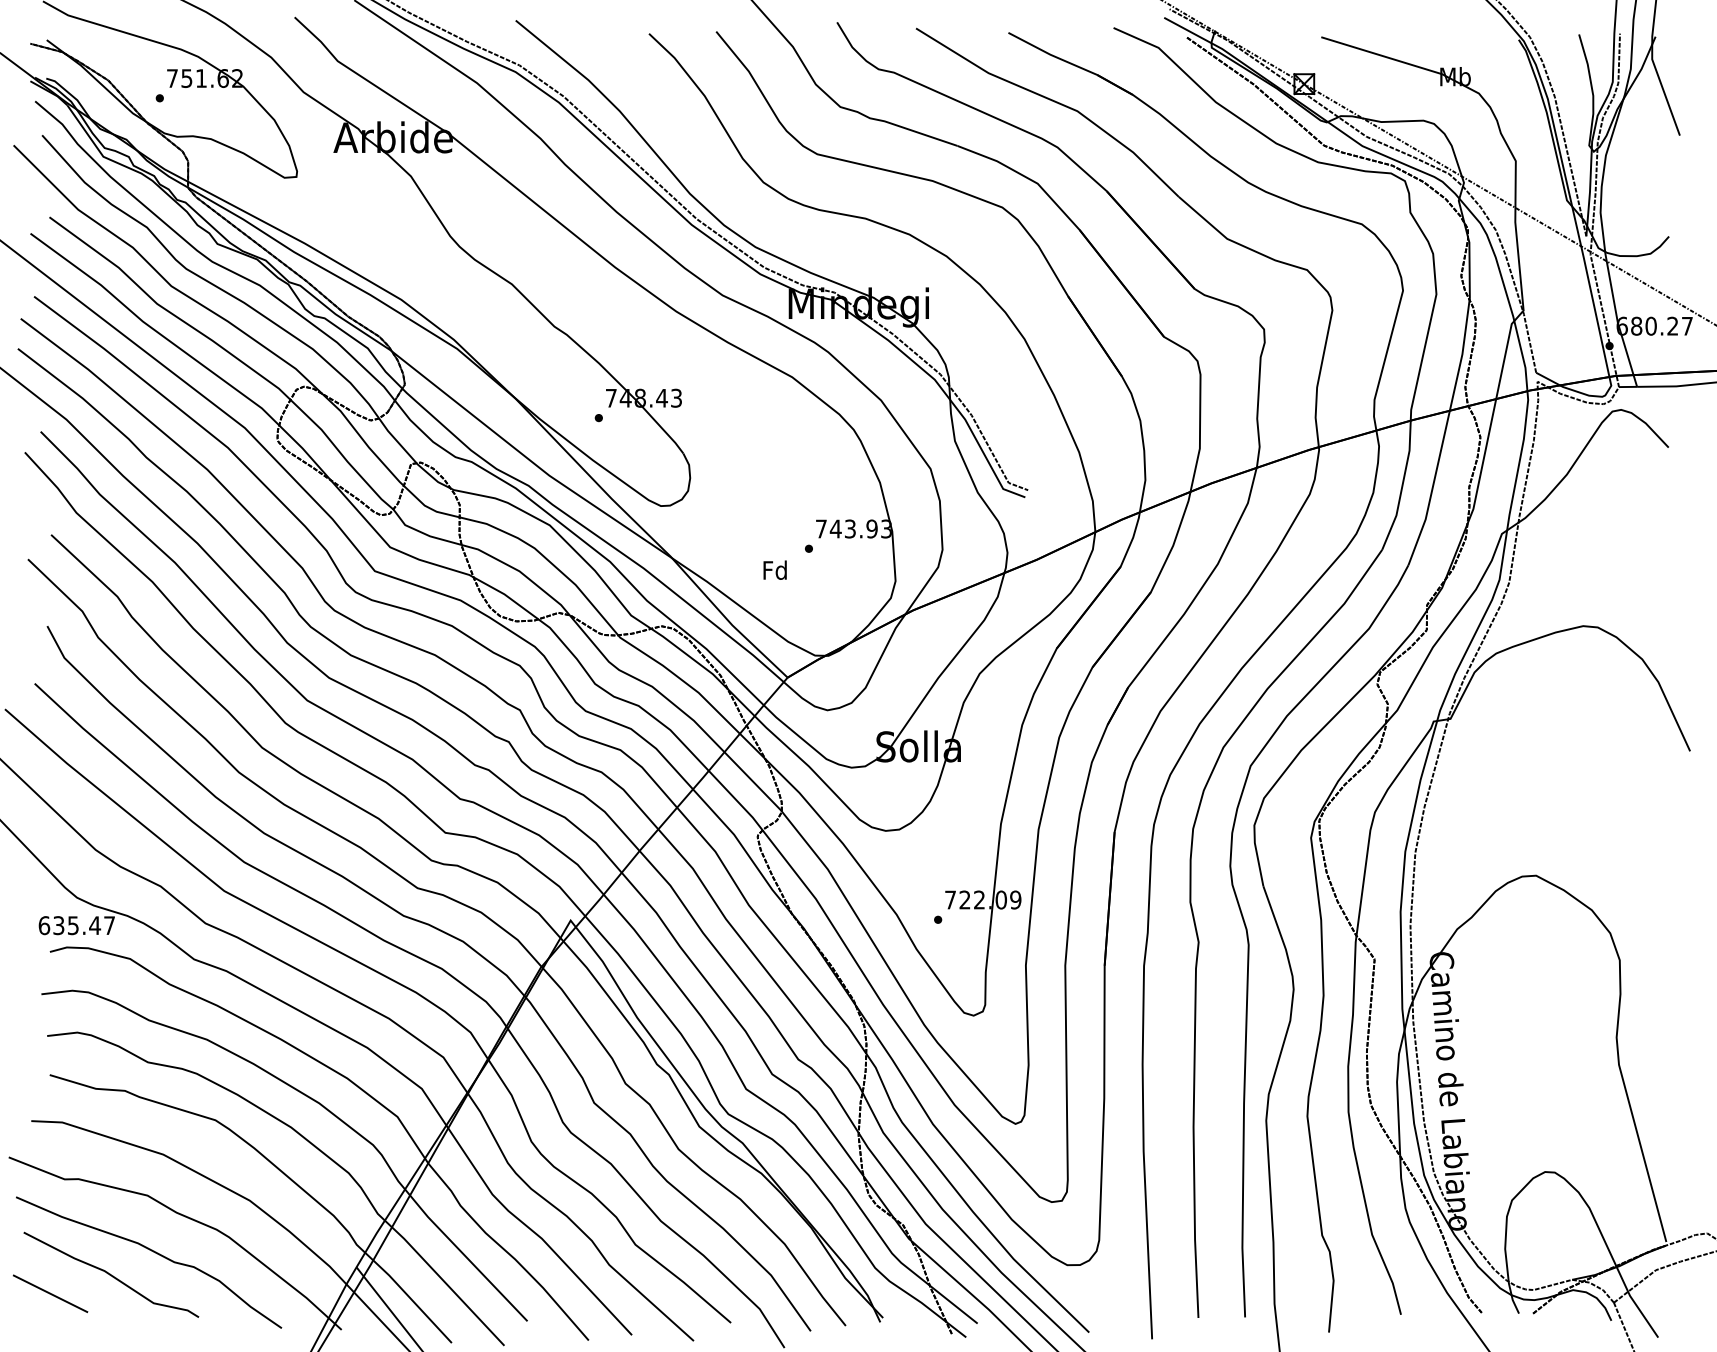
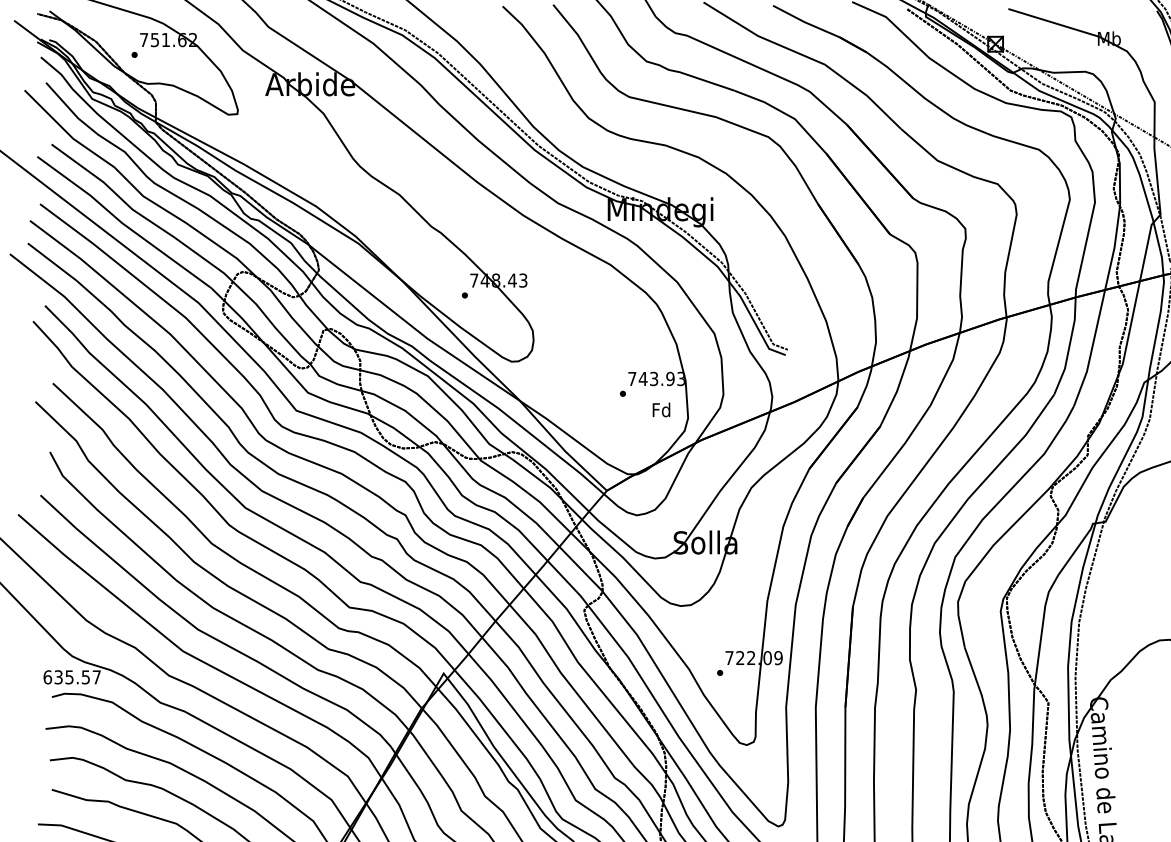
text: (774, 569) -> (660, 409), moved
text: (95, 925) -> (86, 677), 635.47 -> 635.57

